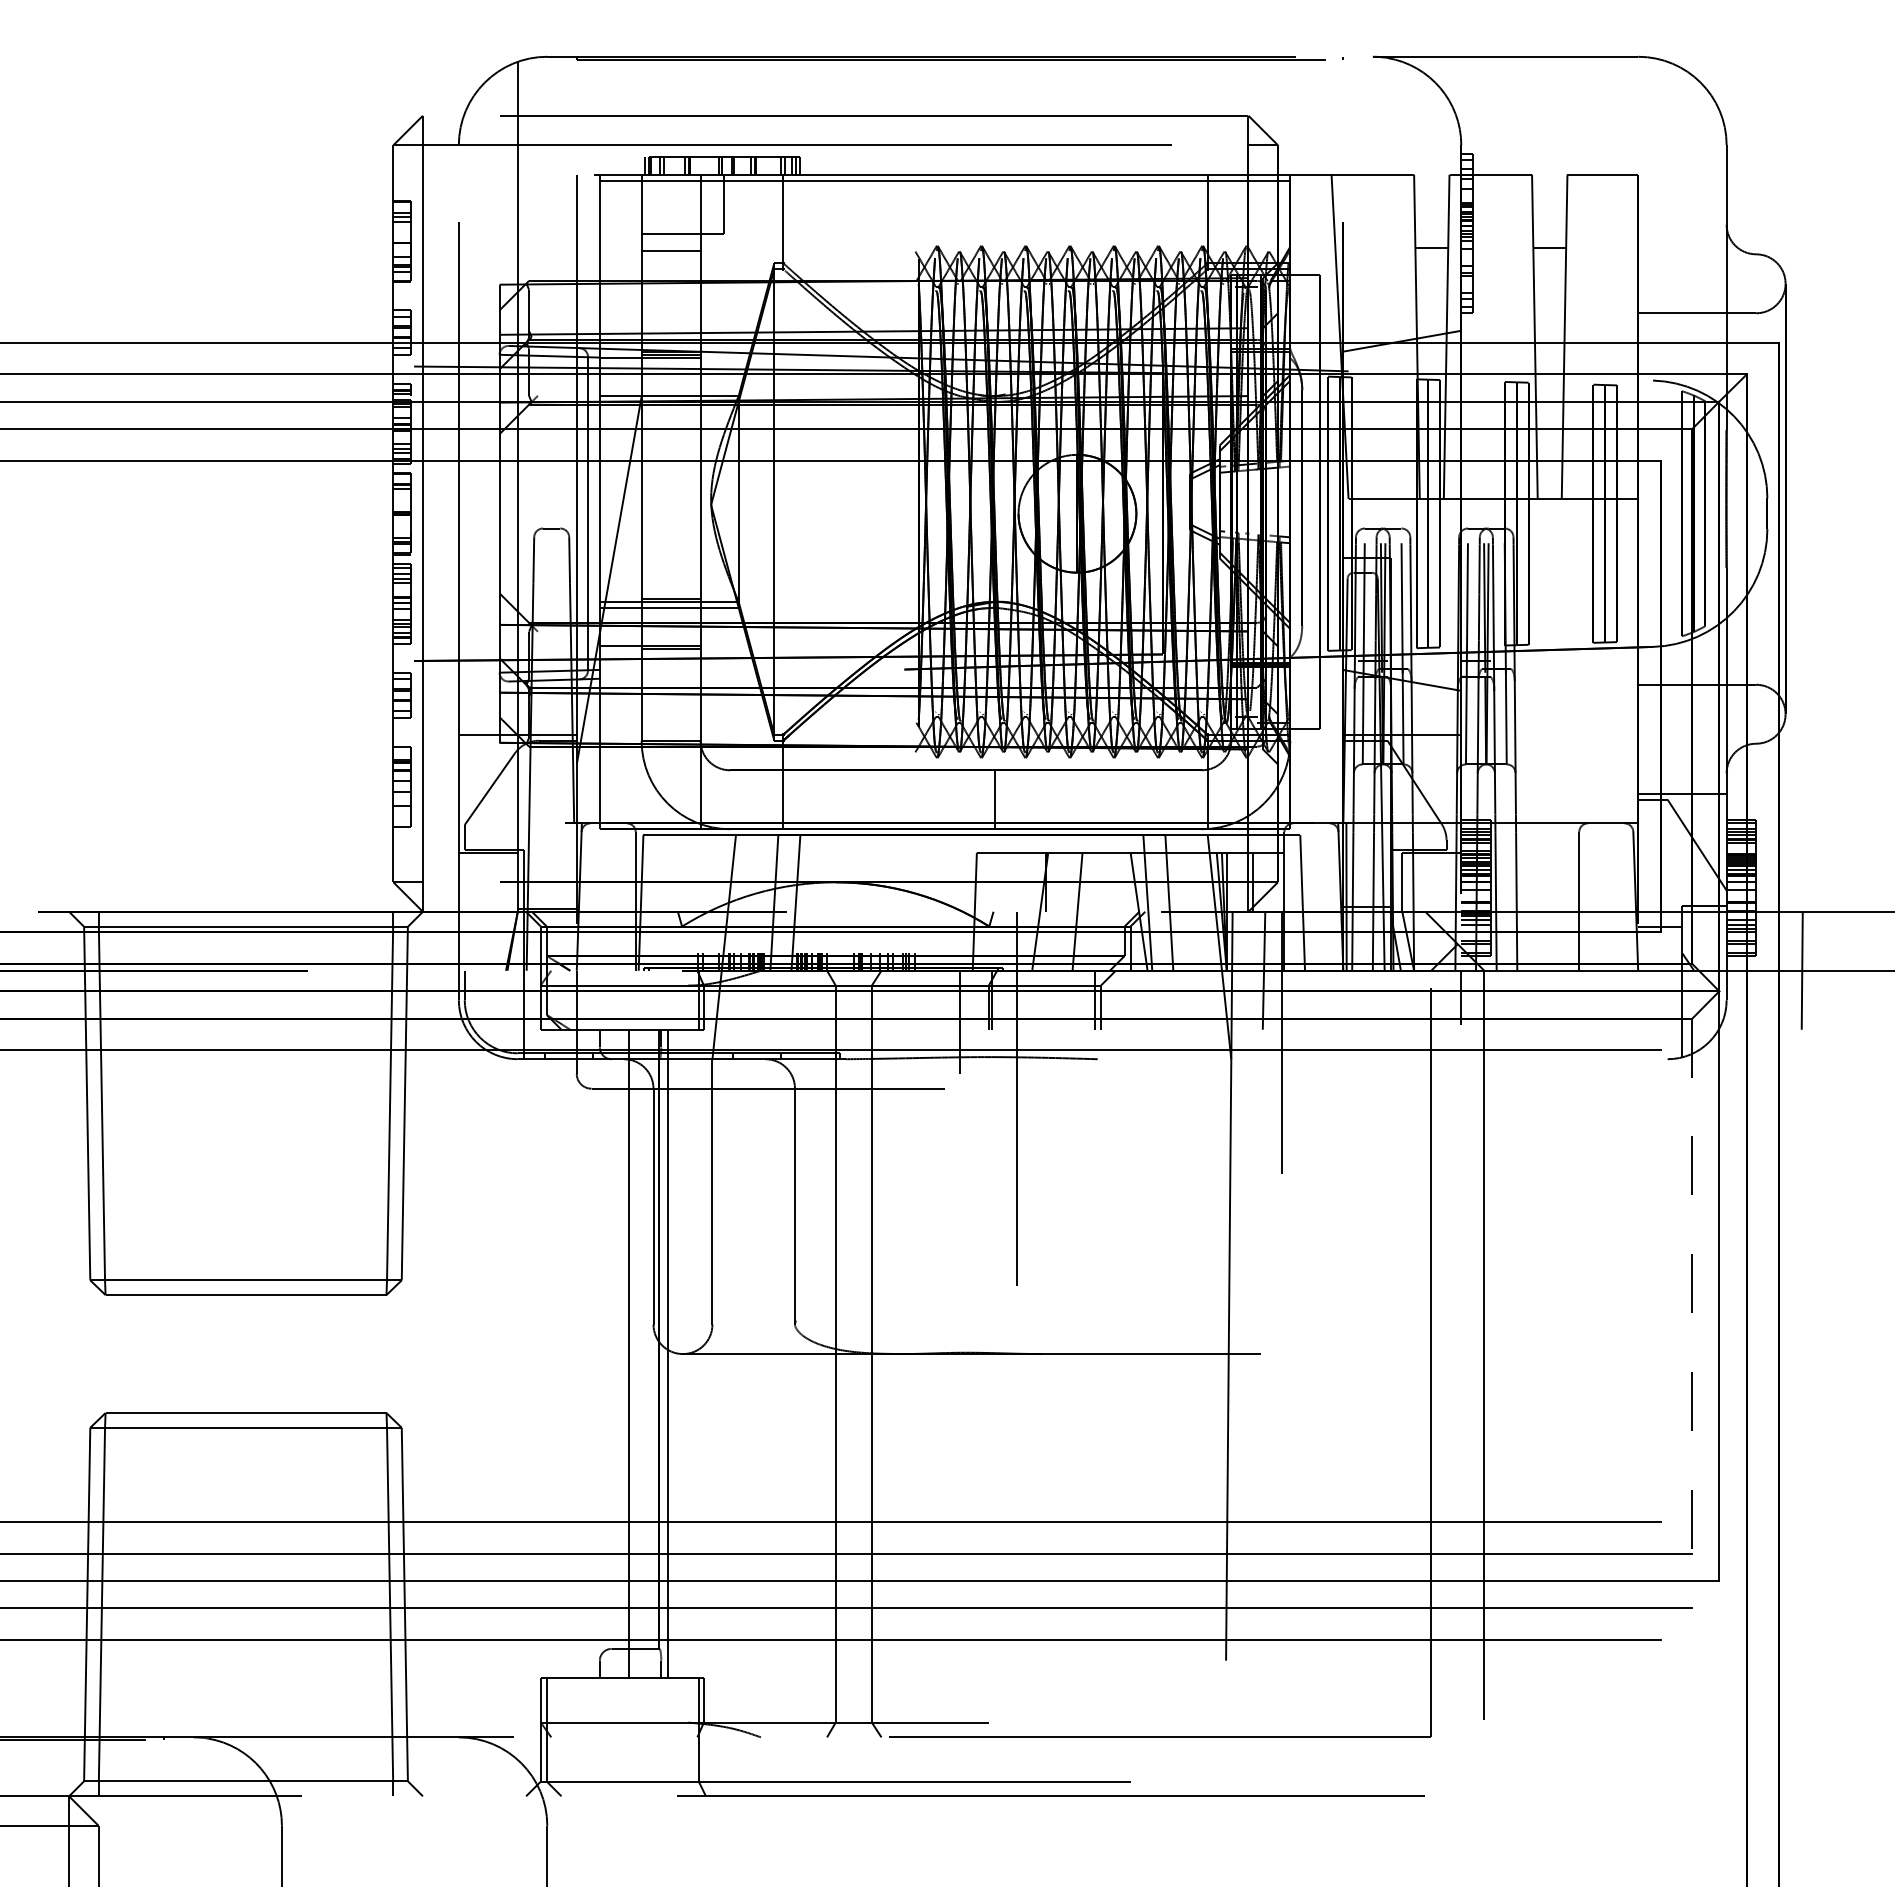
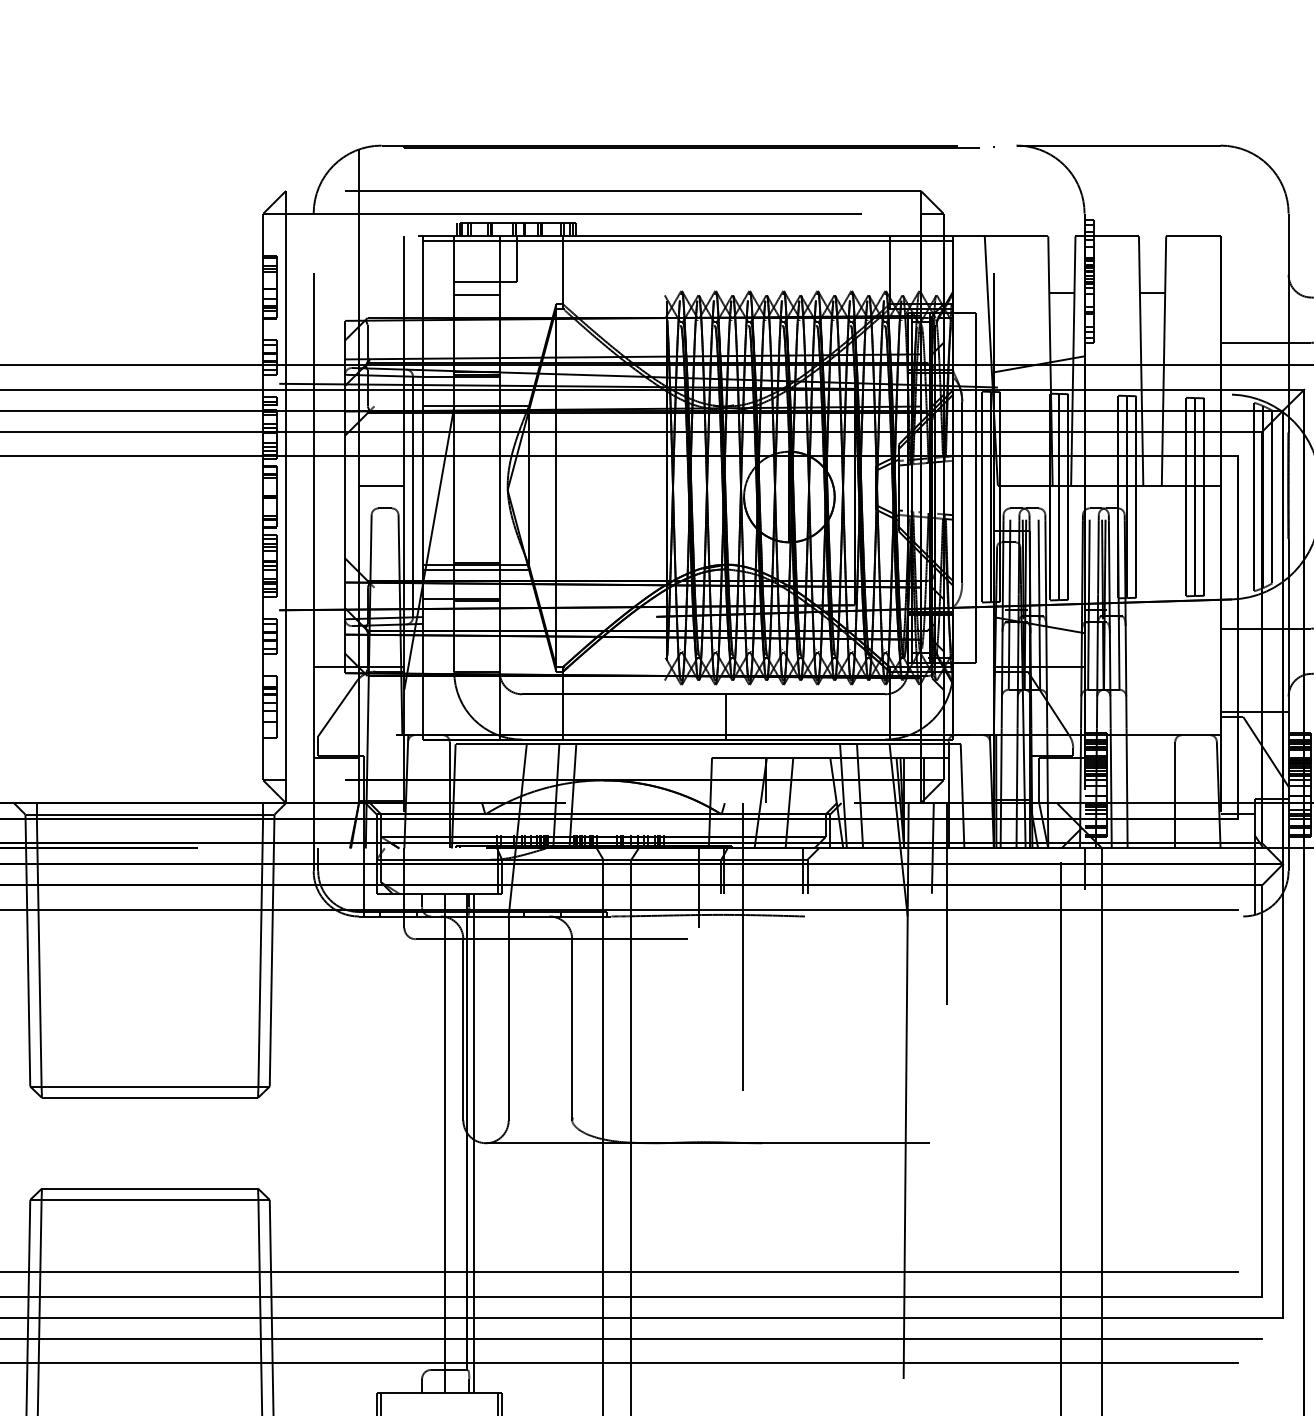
line: (546, 499) -> (381, 486), added
line: (1692, 1286) -> (1262, 1091), dashed -> solid

